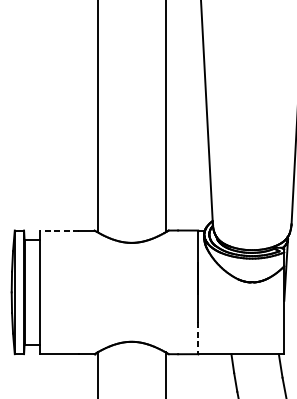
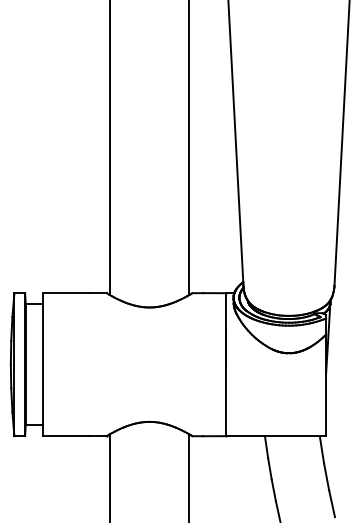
line: (58, 230) -> (65, 293), dashed -> solid
line: (198, 338) -> (226, 417), dashed -> solid

